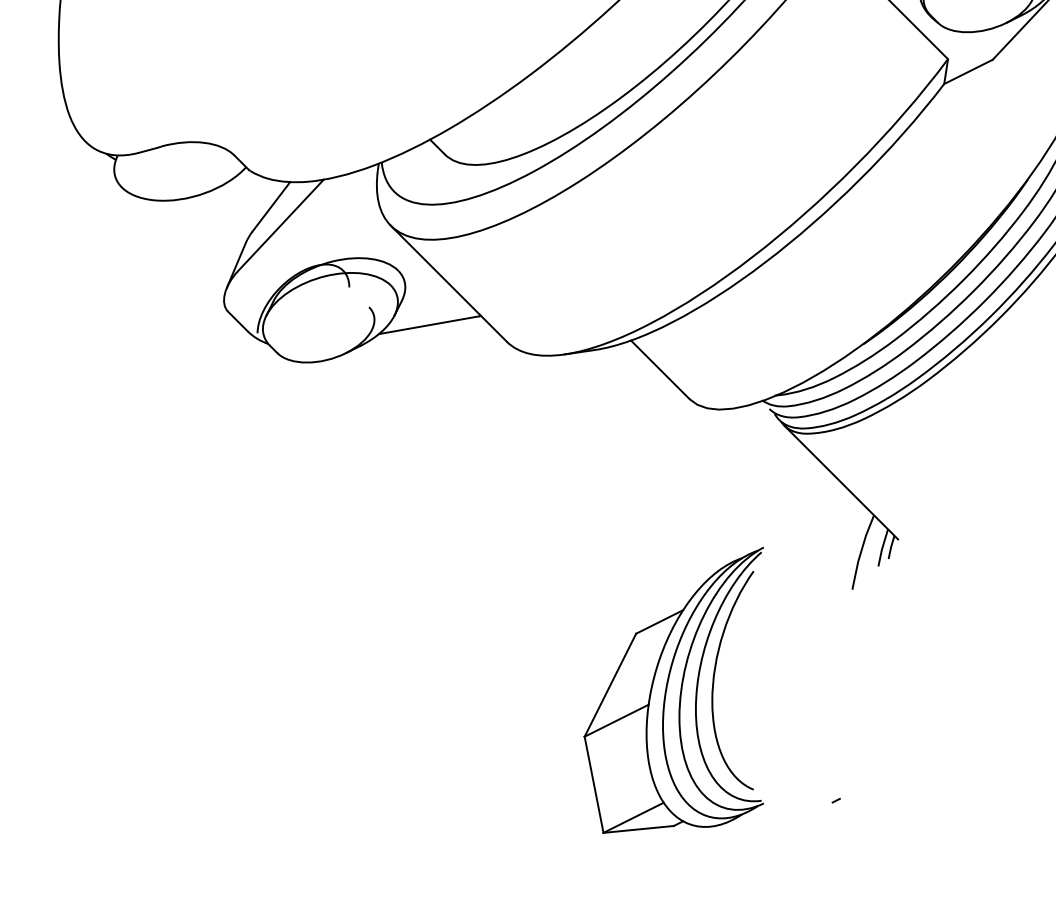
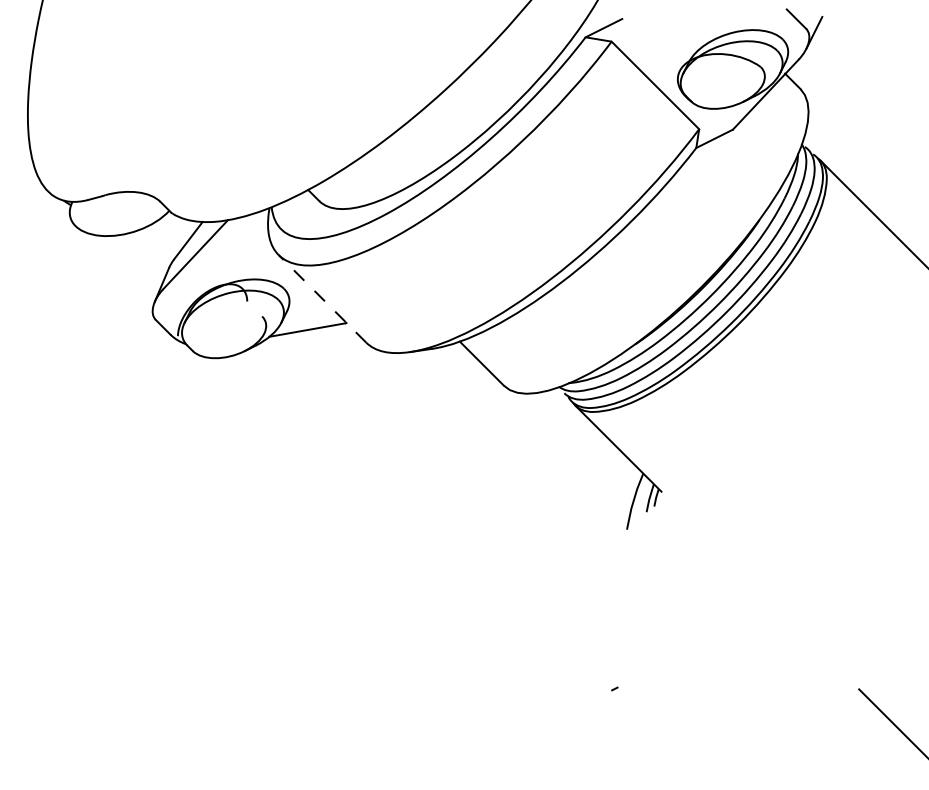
line: (449, 283) -> (322, 298), solid -> dashed
part: (672, 690) -> (491, 605), removed

